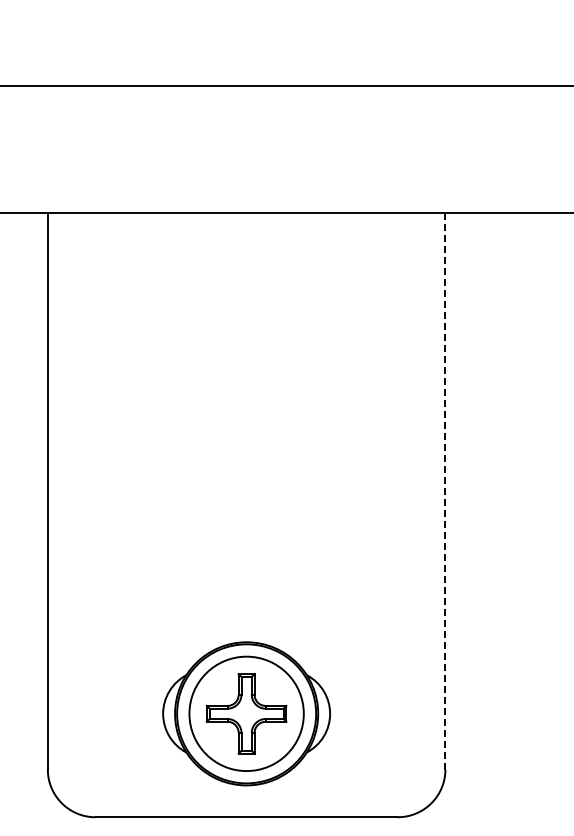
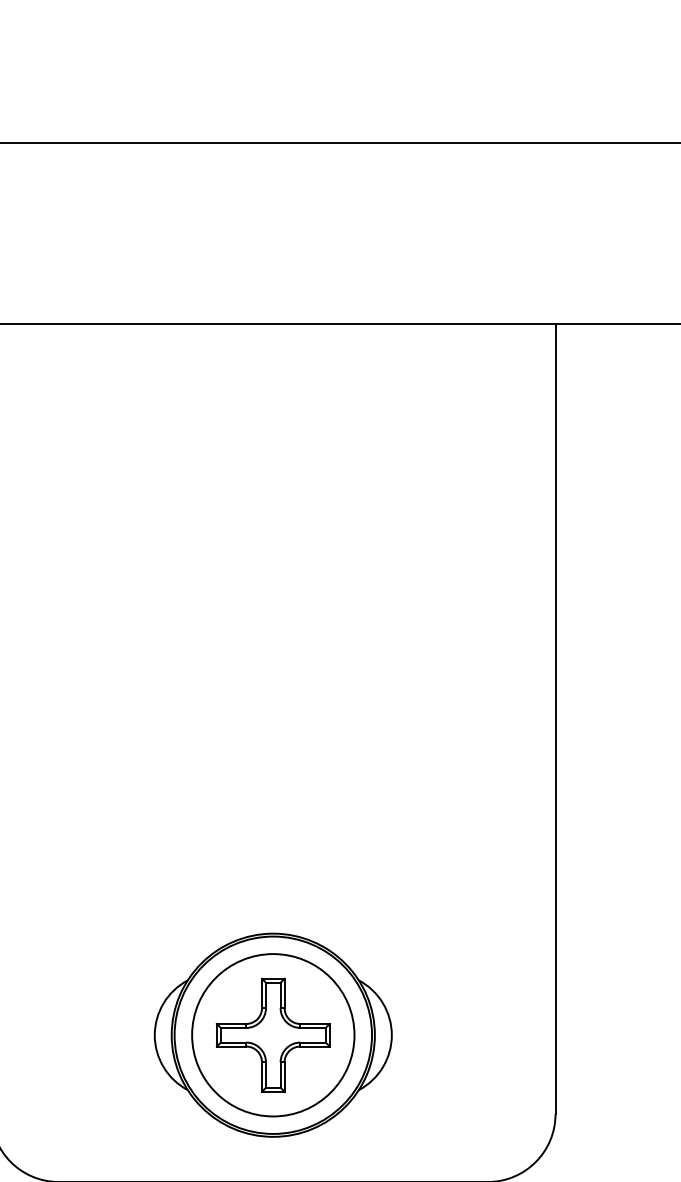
line: (445, 491) -> (555, 719), dashed -> solid

